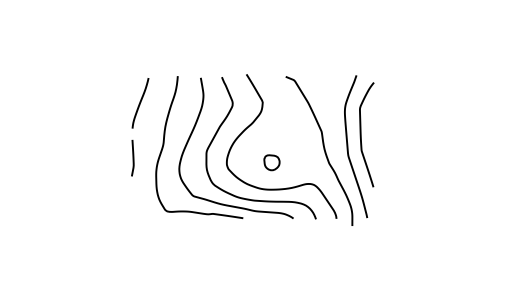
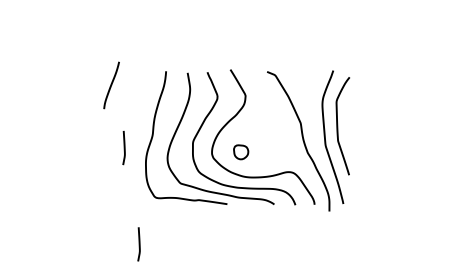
curve: (140, 103) -> (111, 85), moved
part: (271, 162) -> (240, 152), moved
line: (148, 260) -> (138, 243), added

